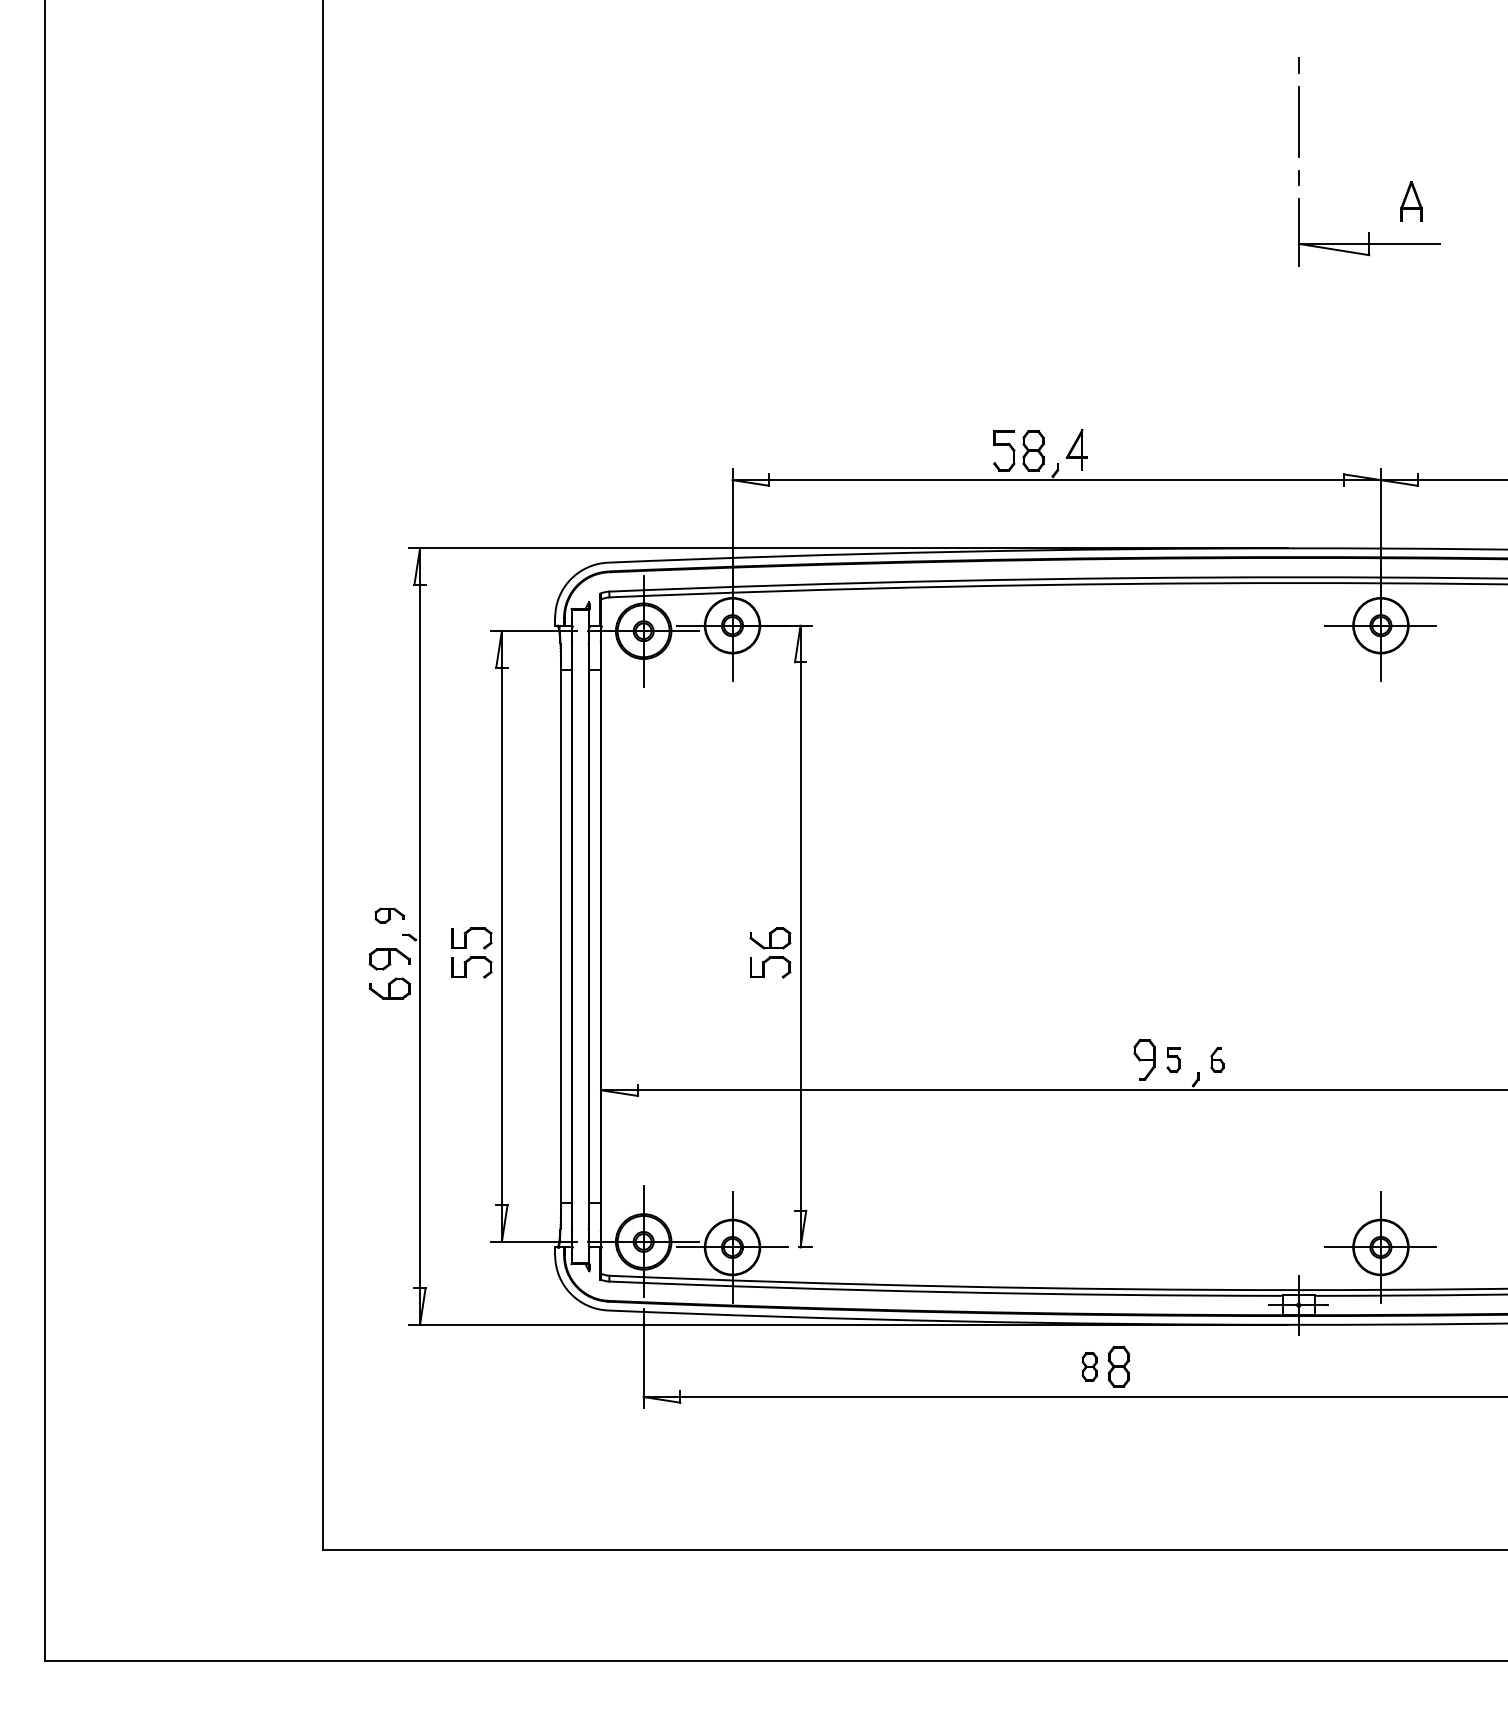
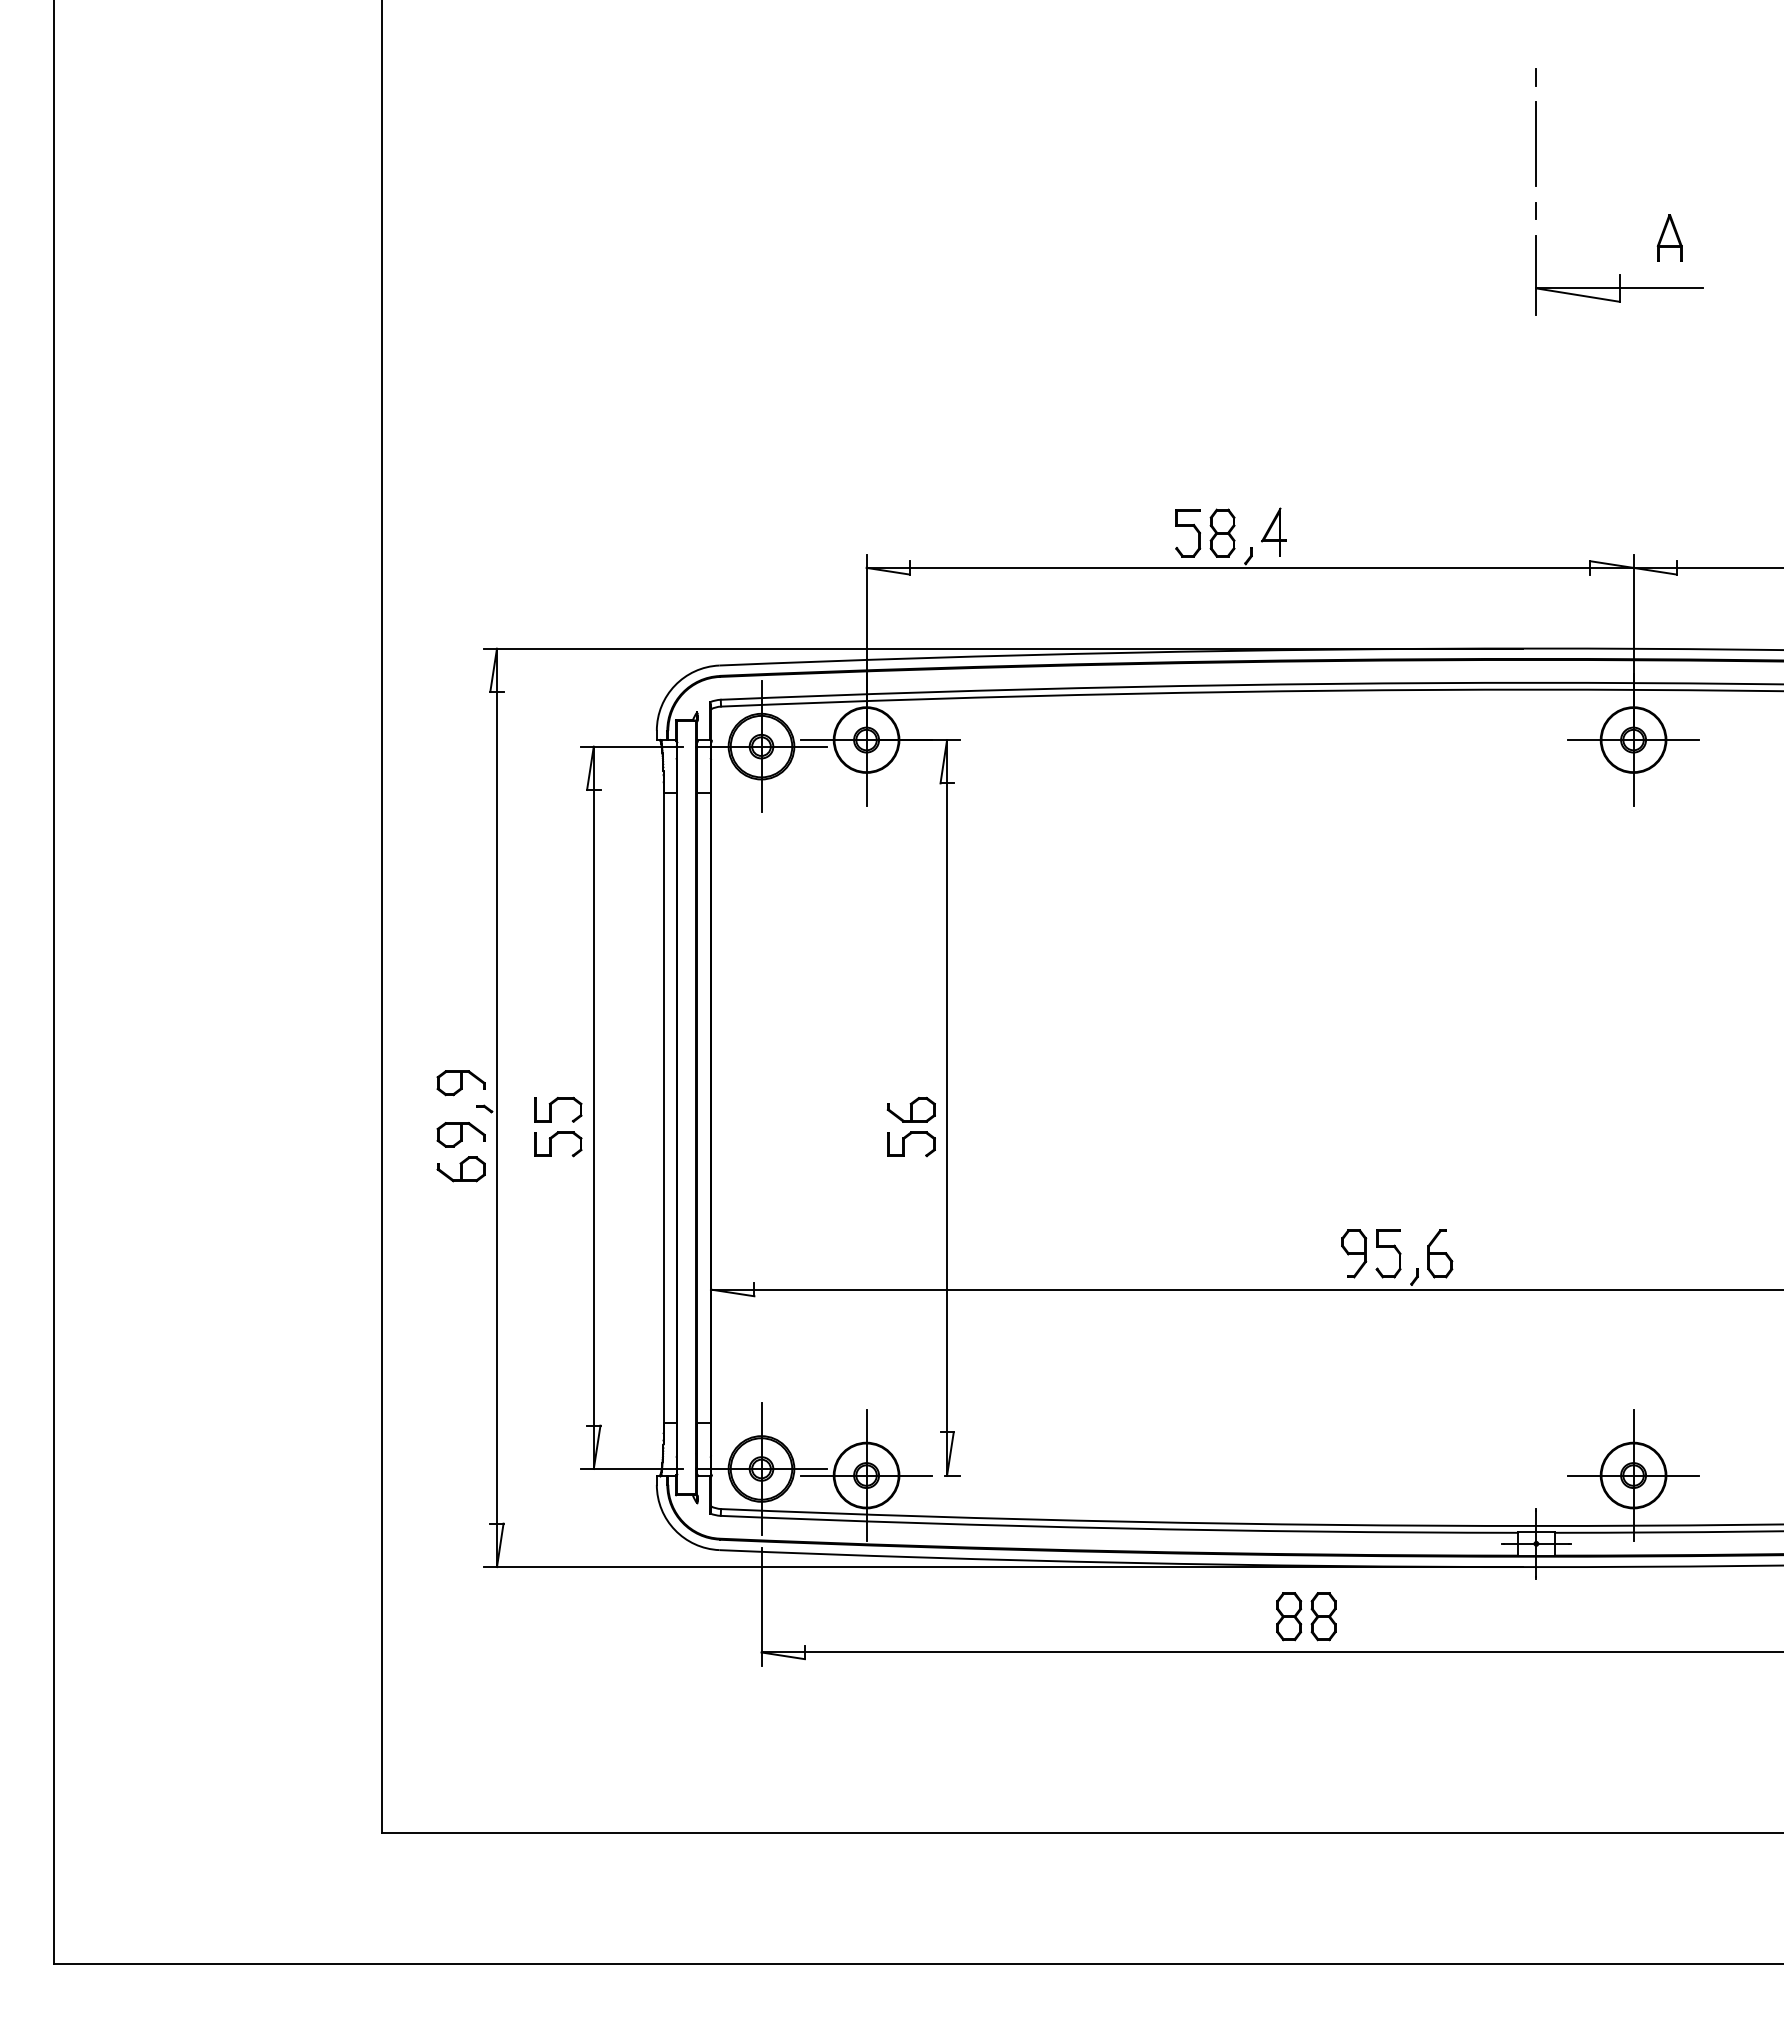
part: (389, 916) -> (460, 1083), size x1.43
part: (1173, 1059) -> (1388, 1253), size x1.67
part: (1217, 1059) -> (1440, 1253), size x1.67
part: (1090, 1366) -> (1289, 1616), size x1.43

